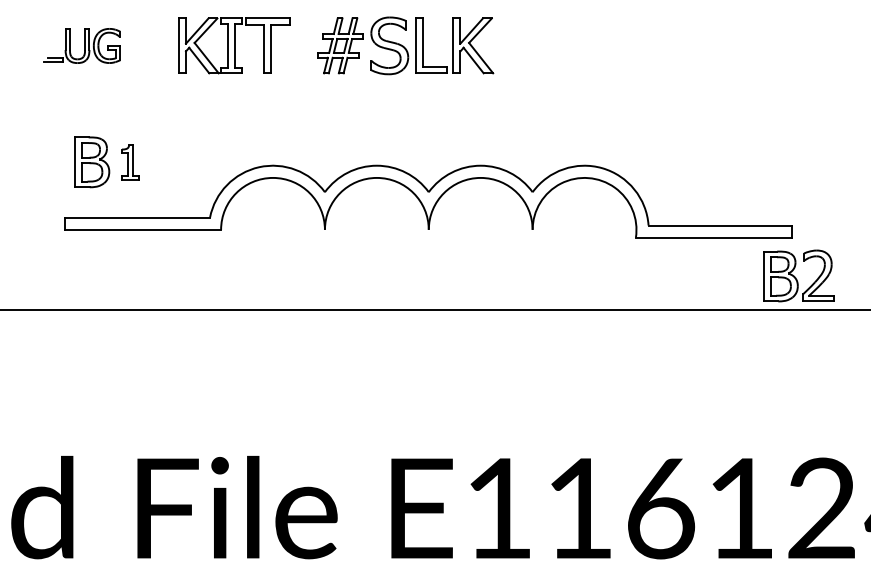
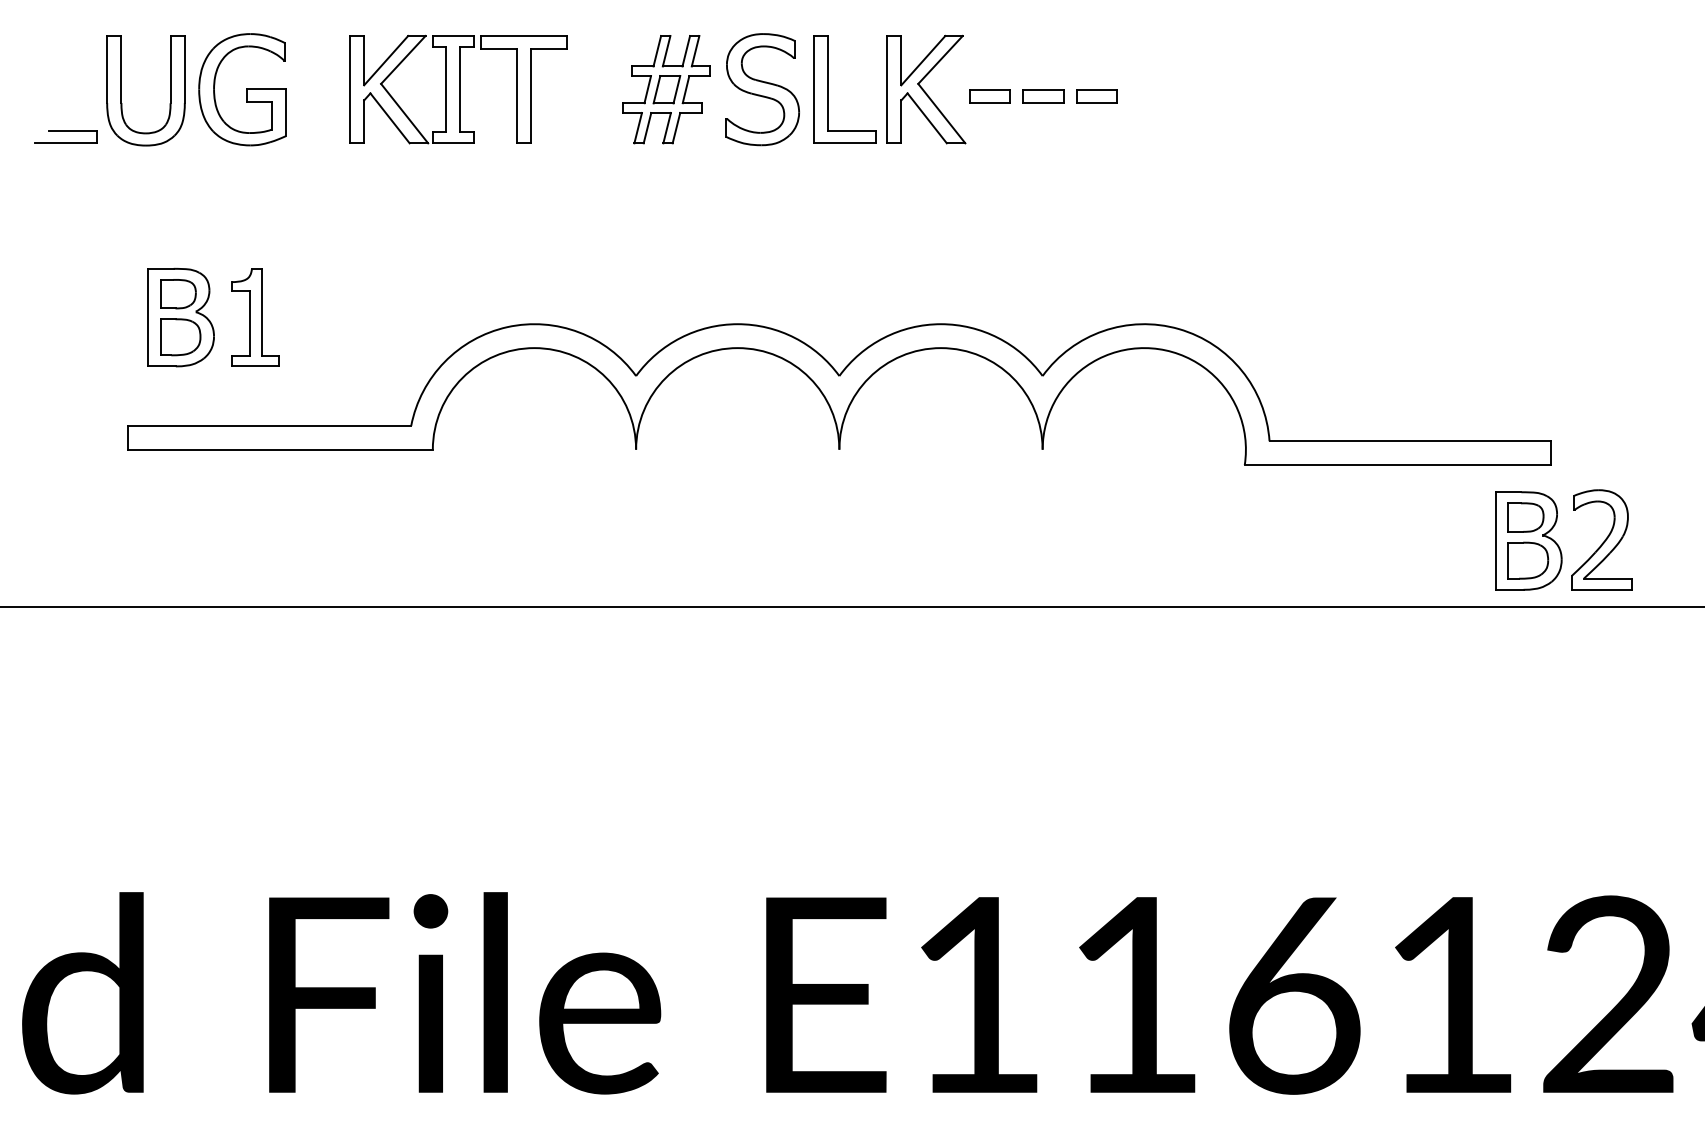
part: (81, 45) -> (159, 88), size x1.67
part: (532, 49) -> (1042, 96), added
part: (130, 161) -> (255, 315), size x1.43

